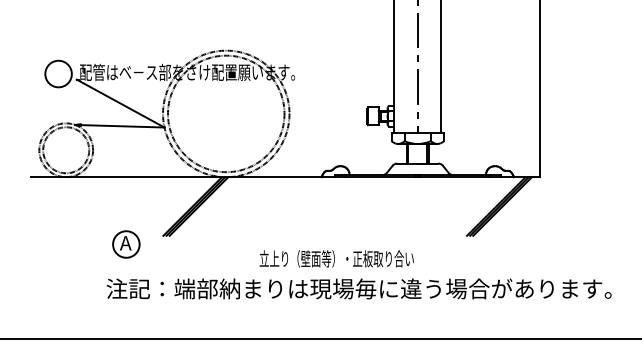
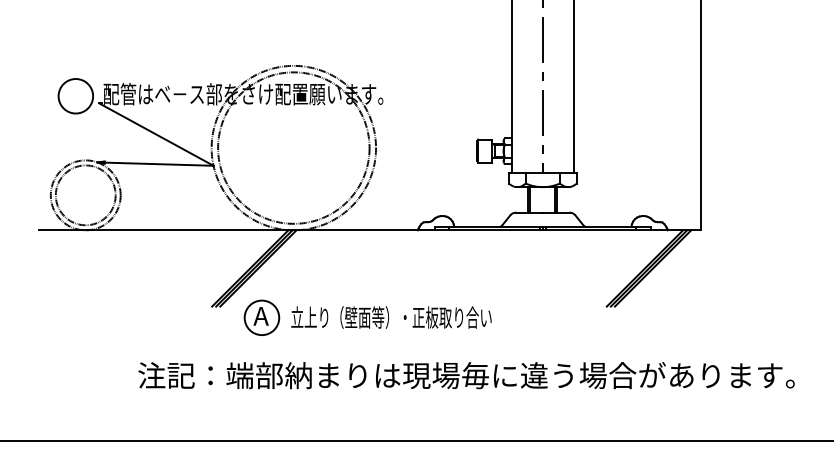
part: (126, 244) -> (261, 317), moved
text: (336, 258) -> (391, 317), moved

